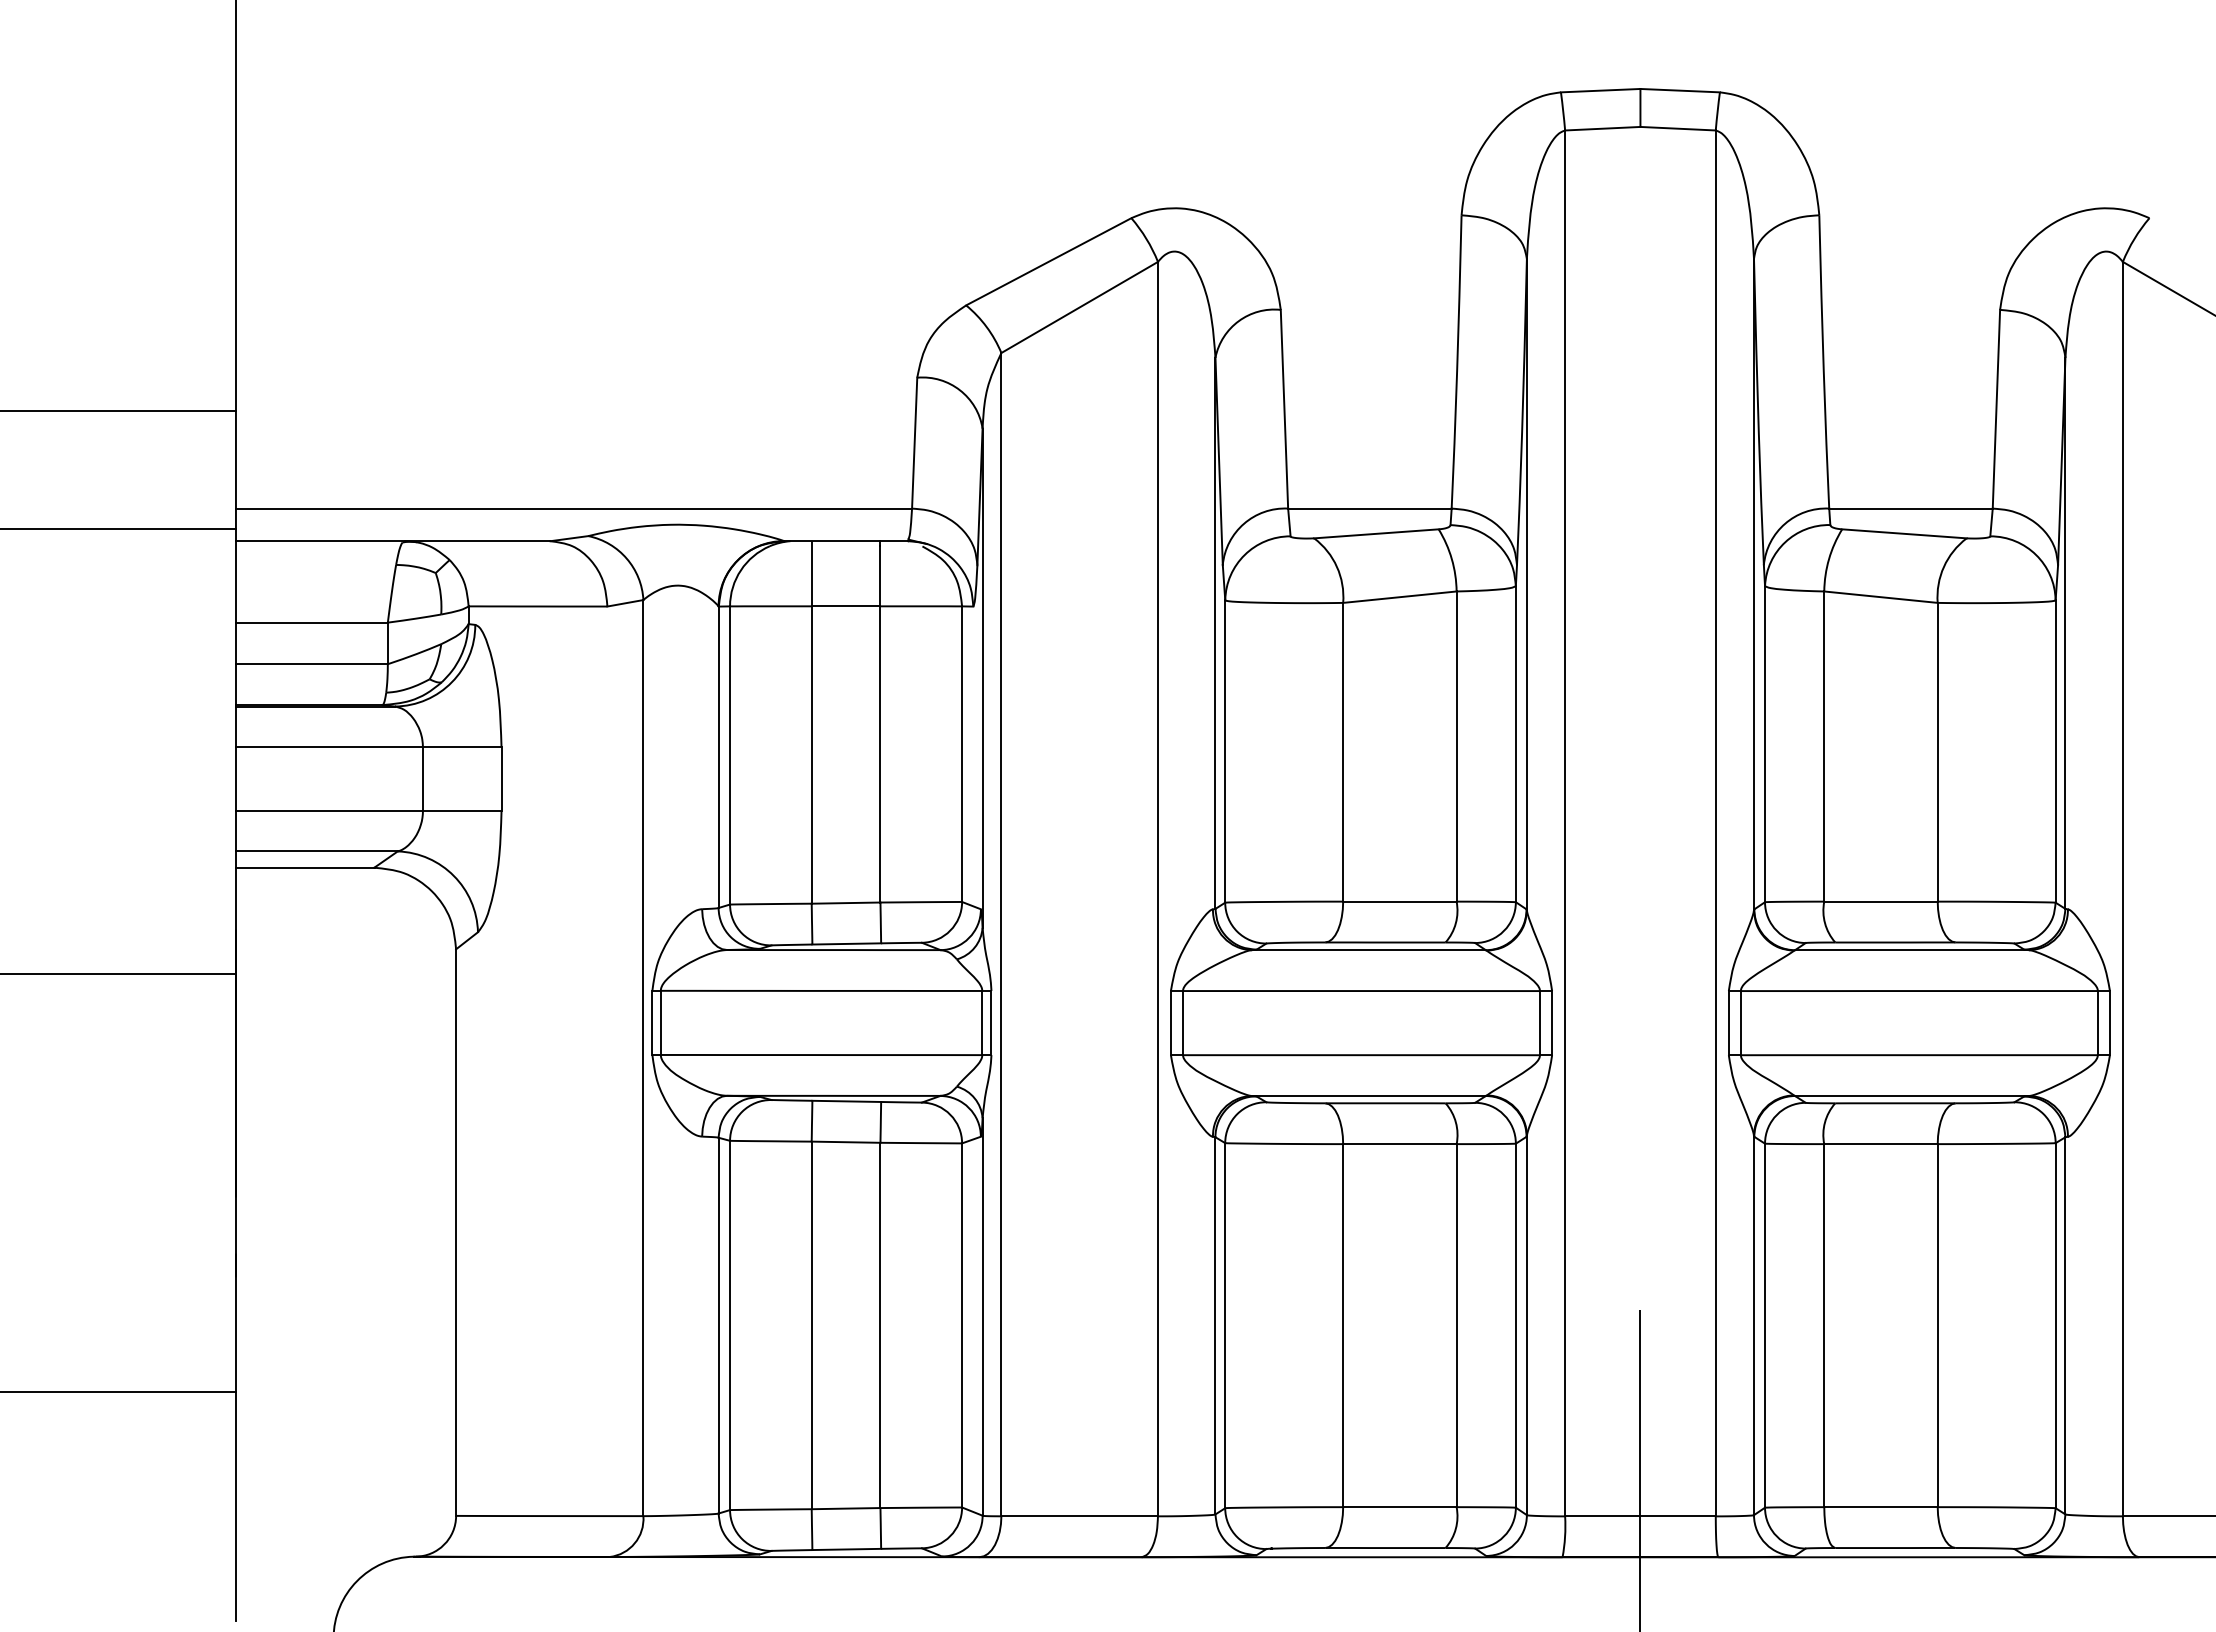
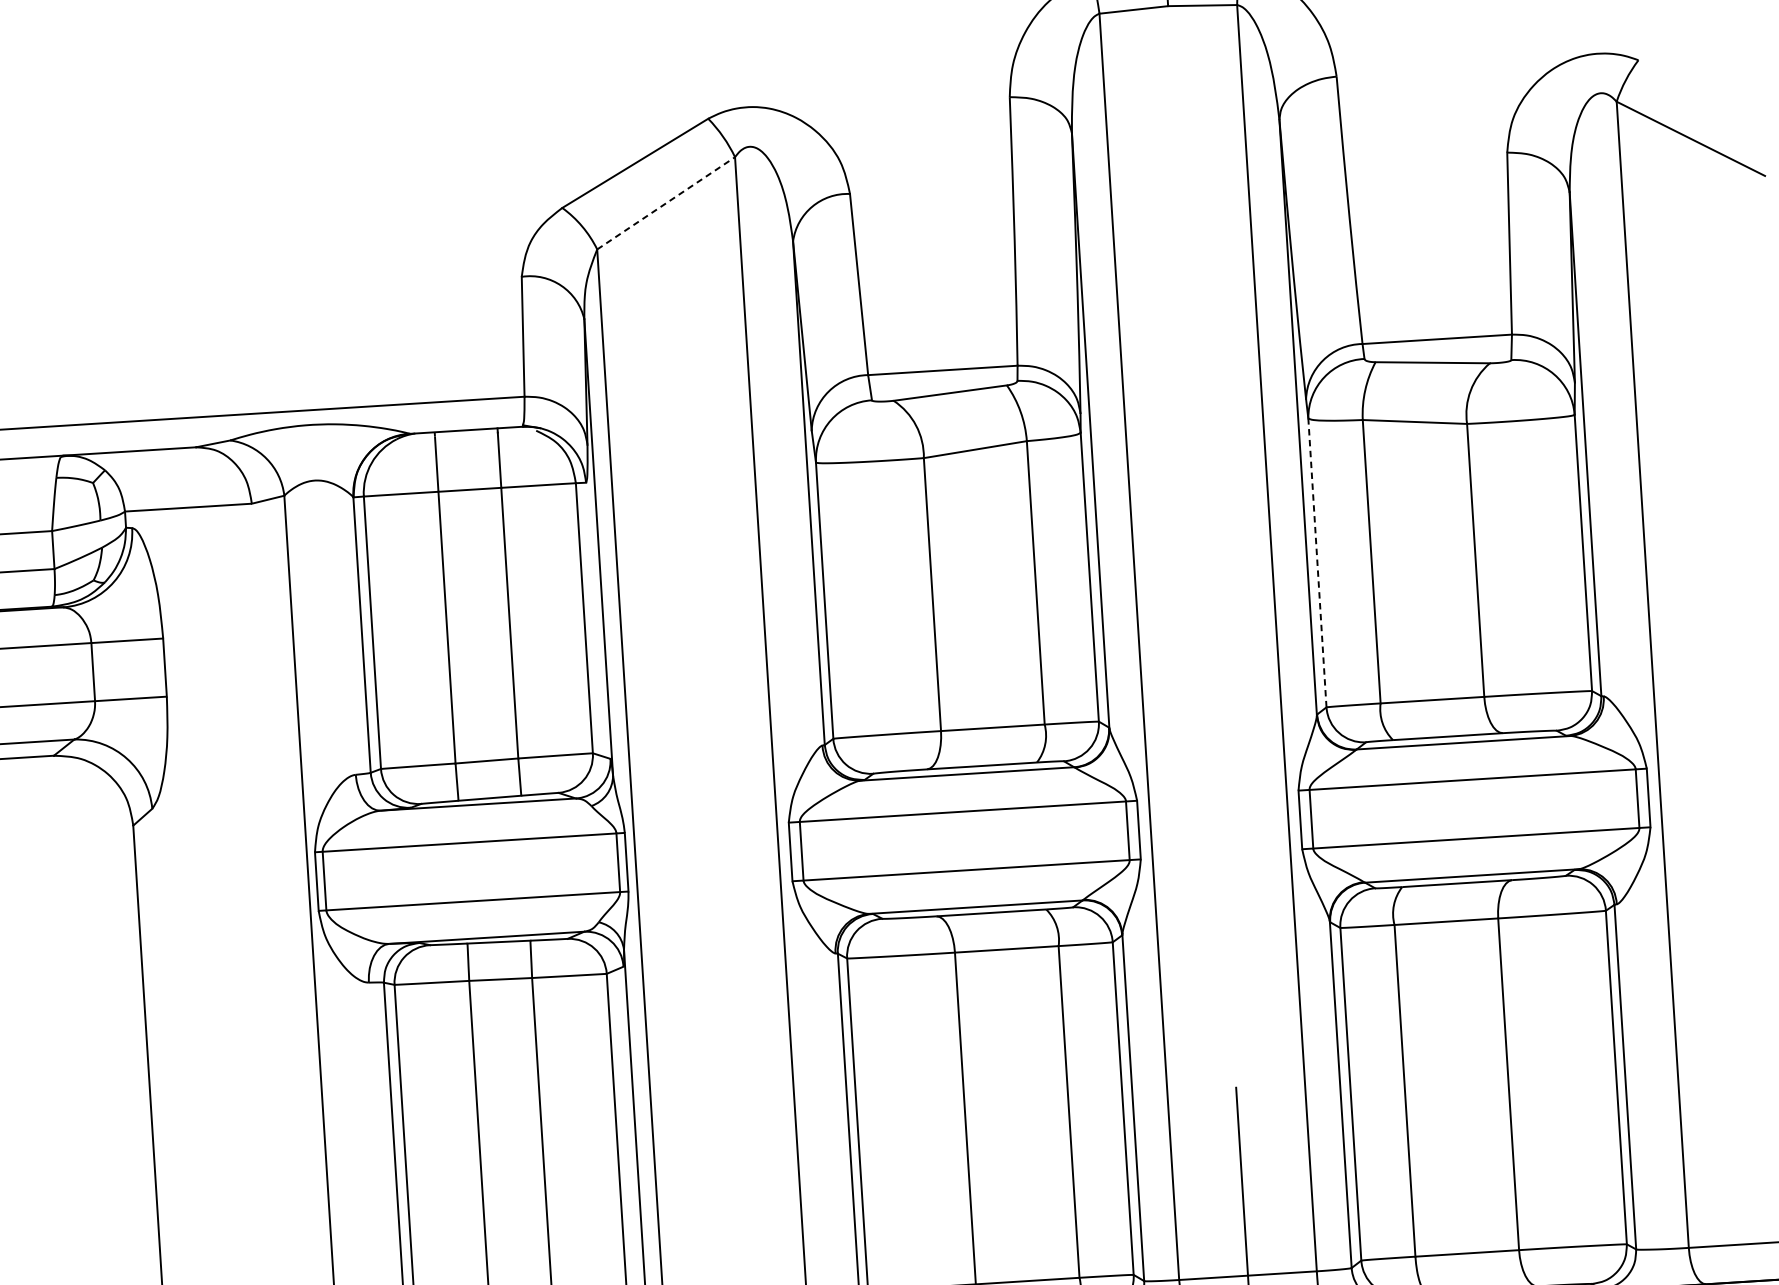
line: (1079, 307) -> (665, 203), solid -> dashed
line: (1765, 743) -> (1317, 562), solid -> dashed

